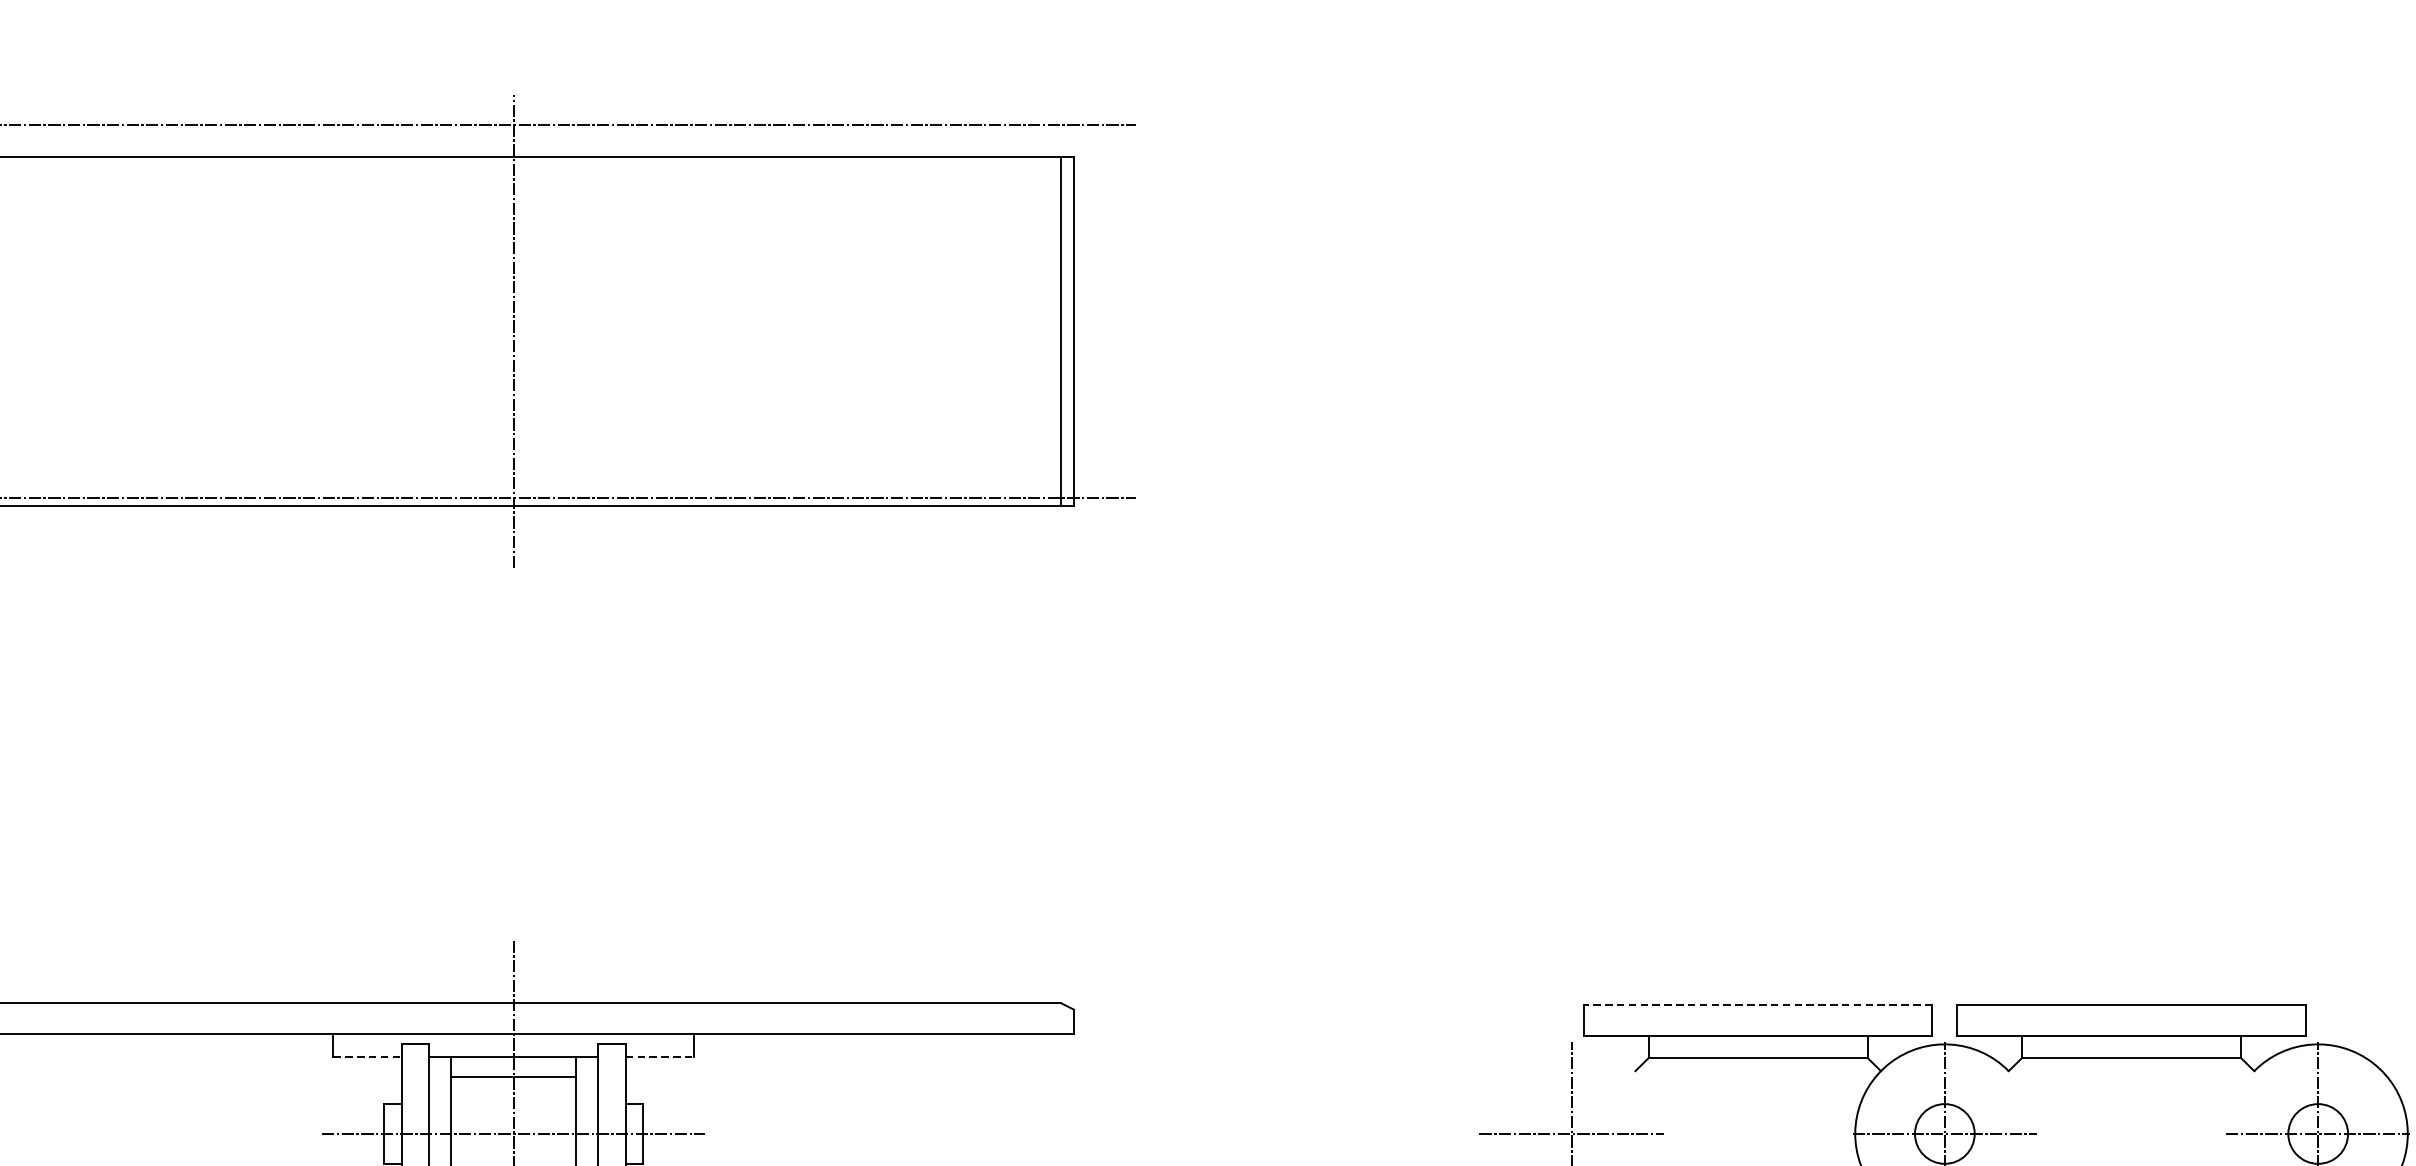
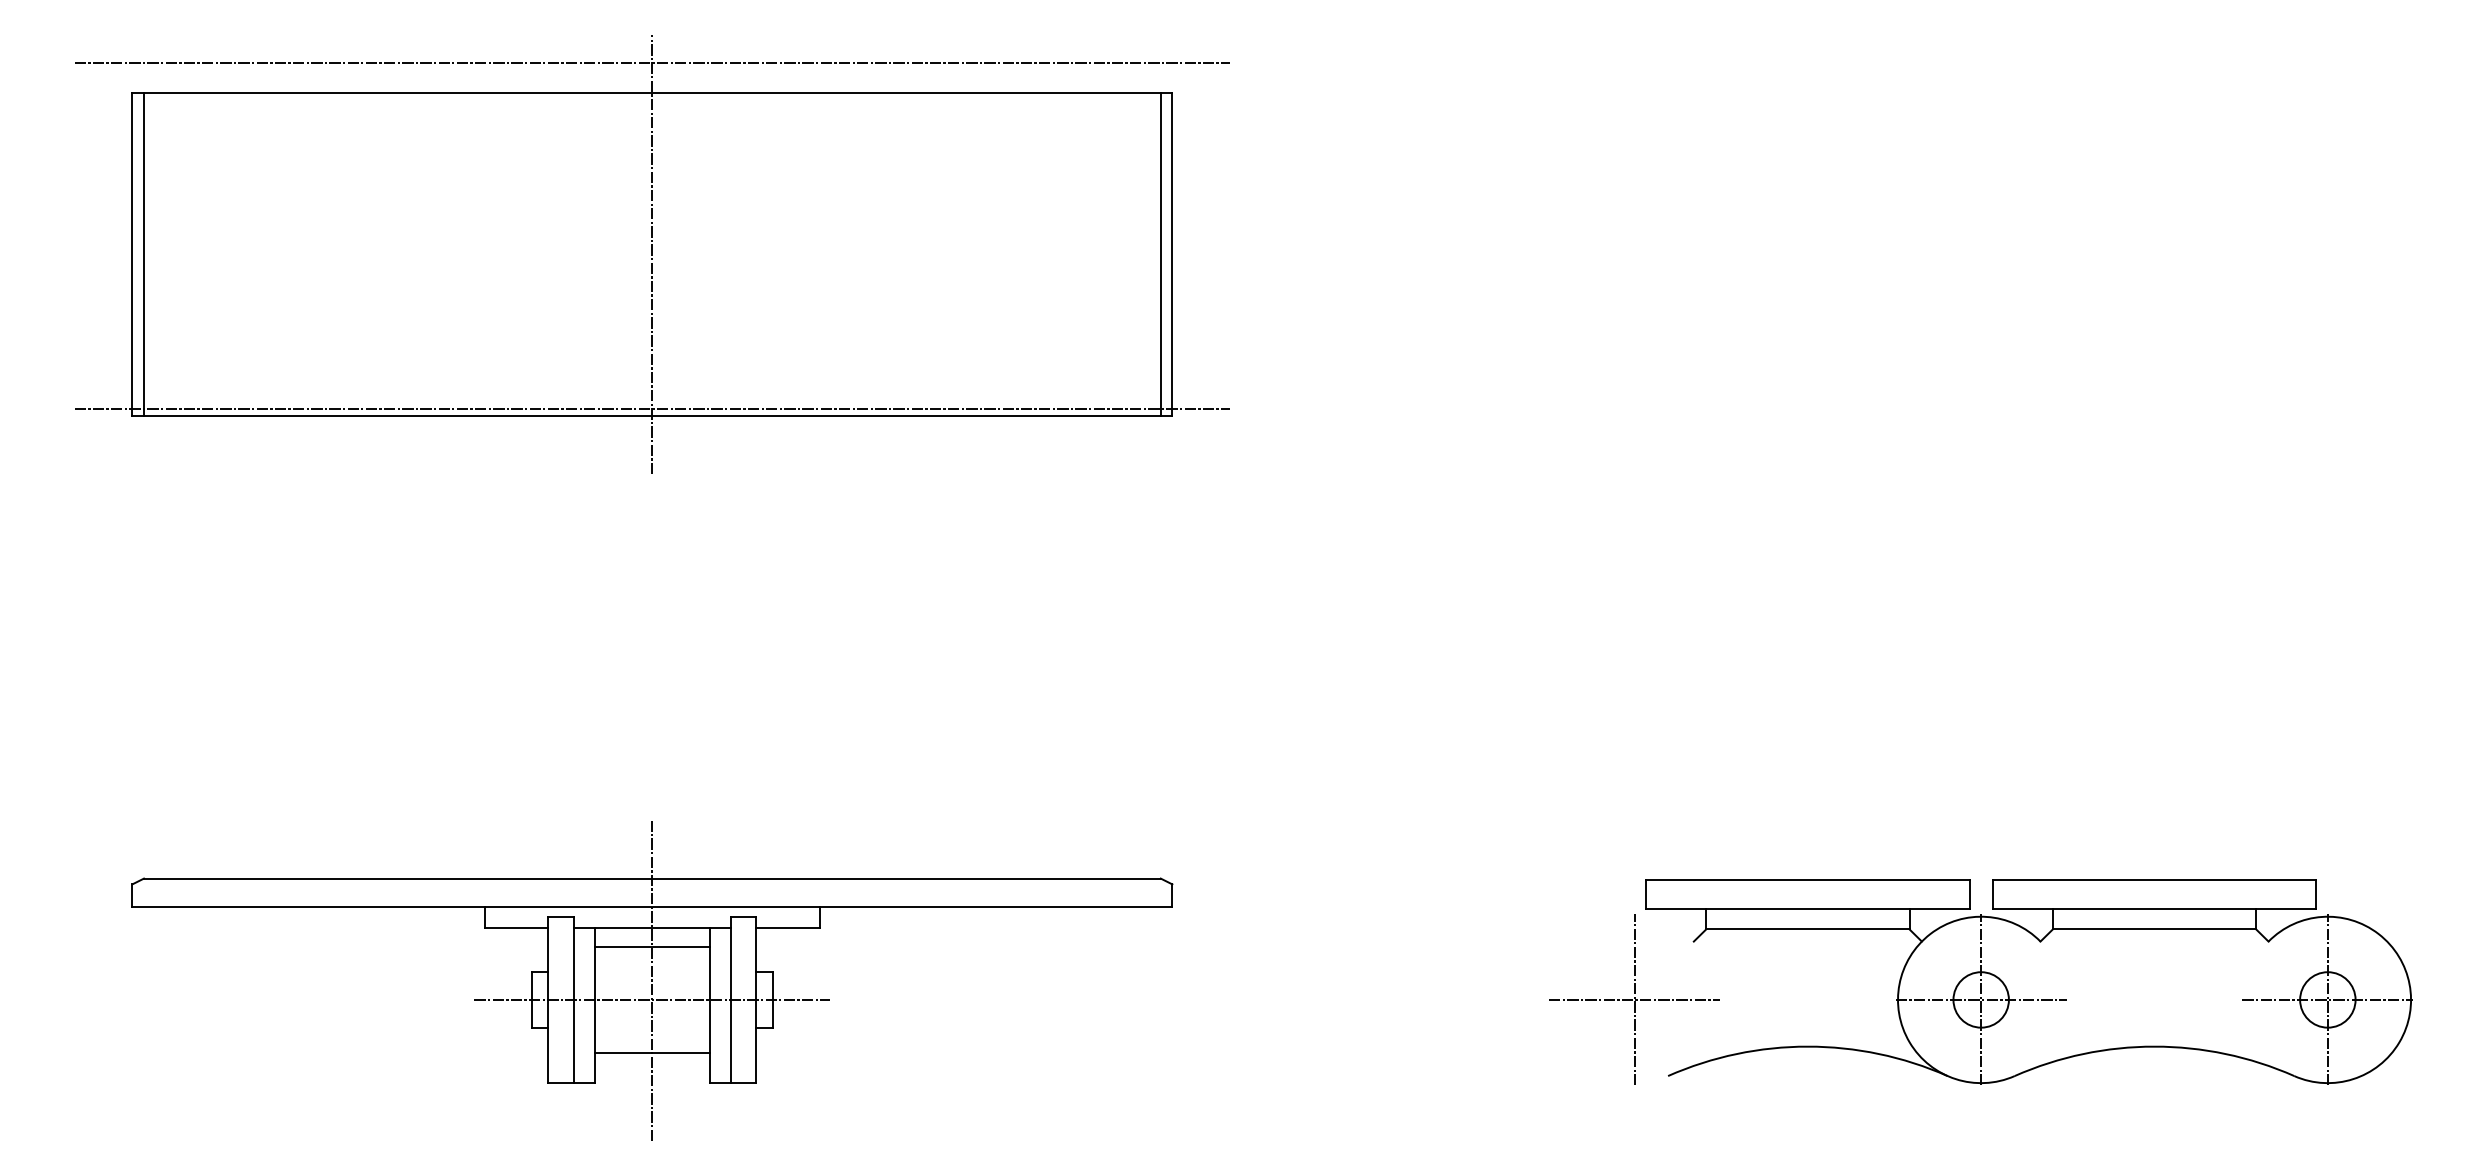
line: (1757, 1004) -> (1807, 879), dashed -> solid
line: (367, 1057) -> (516, 928), dashed -> solid
line: (660, 1057) -> (788, 928), dashed -> solid

